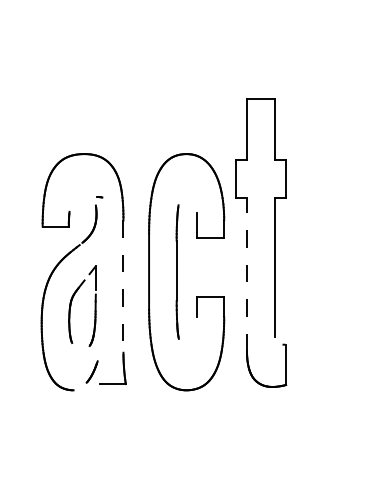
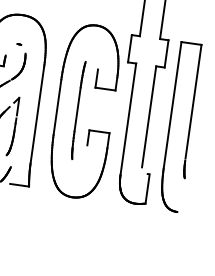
part: (99, 197) -> (19, 44), moved
line: (246, 274) -> (128, 119), dashed -> solid
part: (331, 275) -> (189, 128), added
line: (123, 287) -> (37, 116), dashed -> solid

